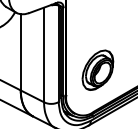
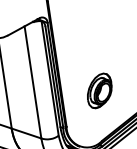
part: (97, 69) -> (98, 90), size x0.7

